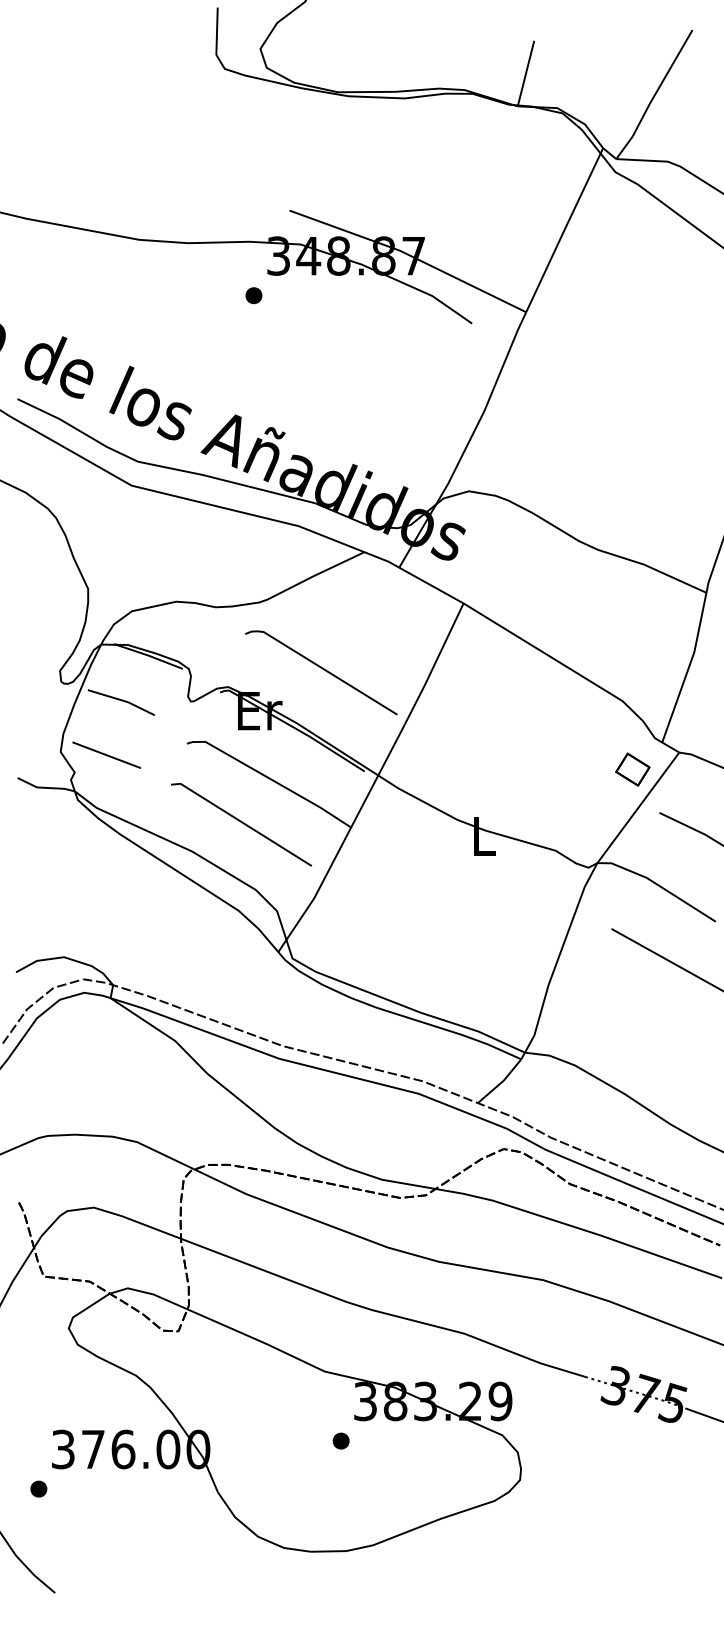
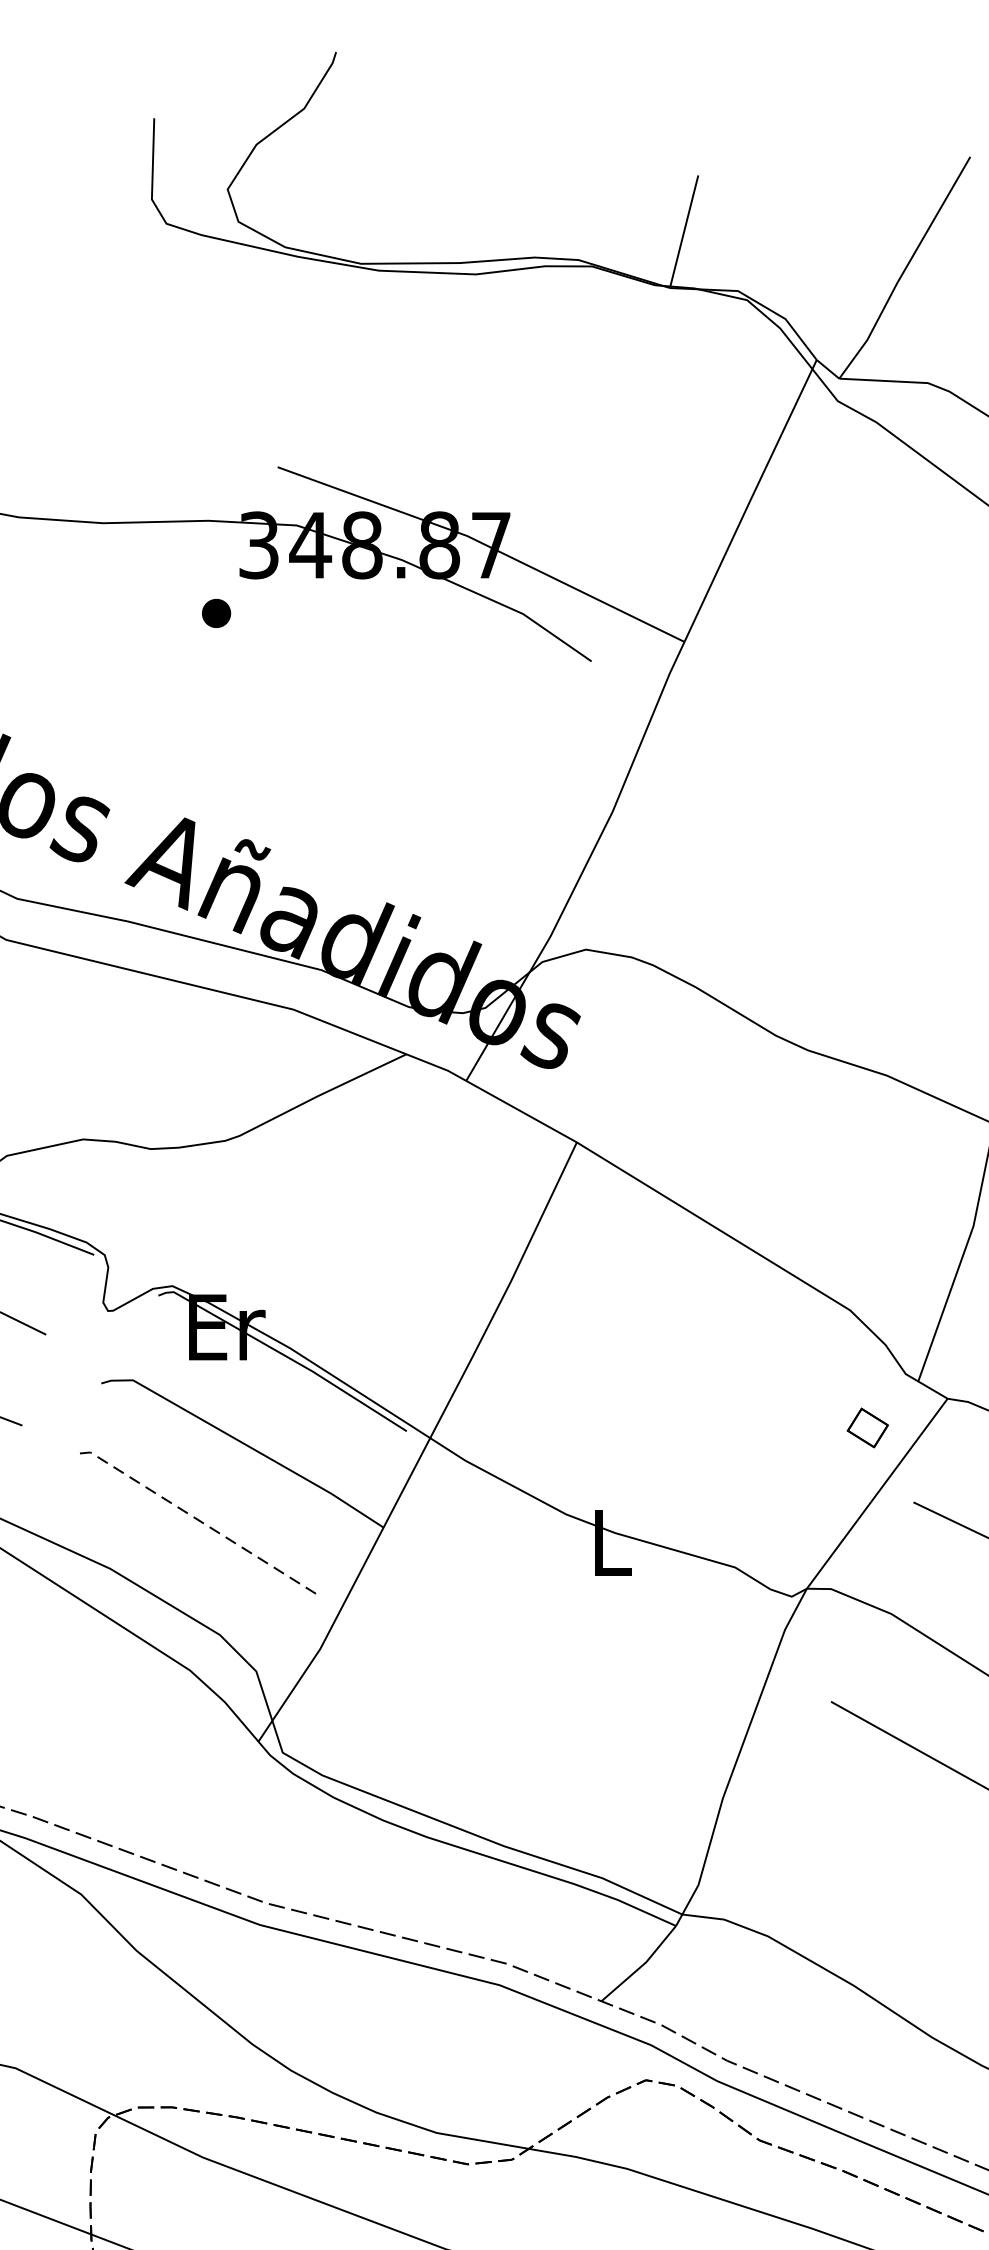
line: (323, 670) -> (336, 1257), removed
part: (632, 769) -> (867, 1427), size x0.7
line: (241, 822) -> (195, 1518), solid -> dashed

